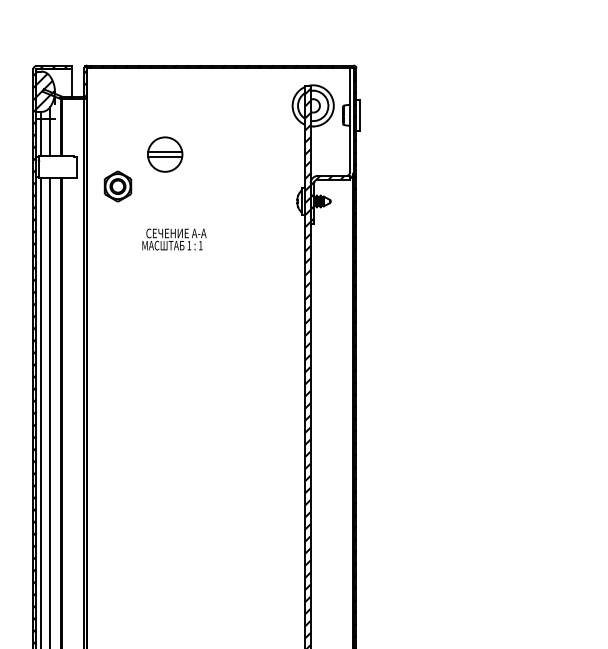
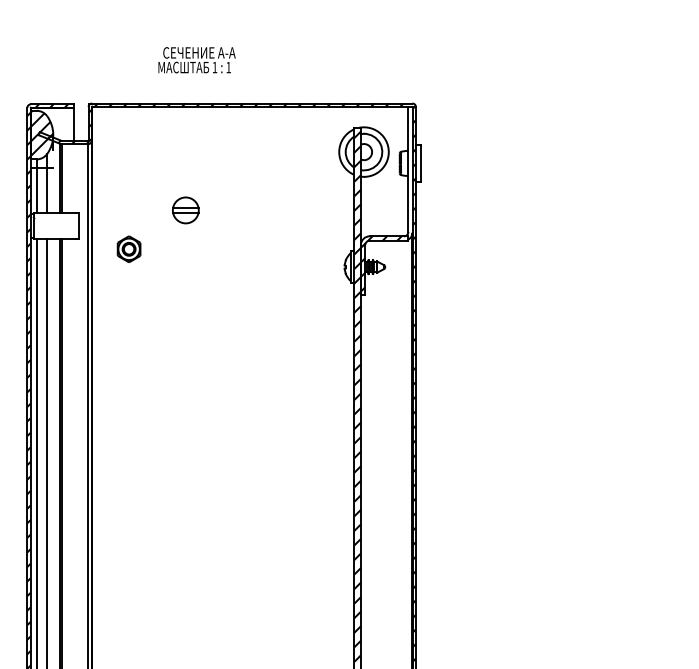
part: (164, 153) -> (185, 209), size x0.62
part: (117, 186) -> (128, 249), size x0.71
text: (174, 239) -> (197, 60), moved

